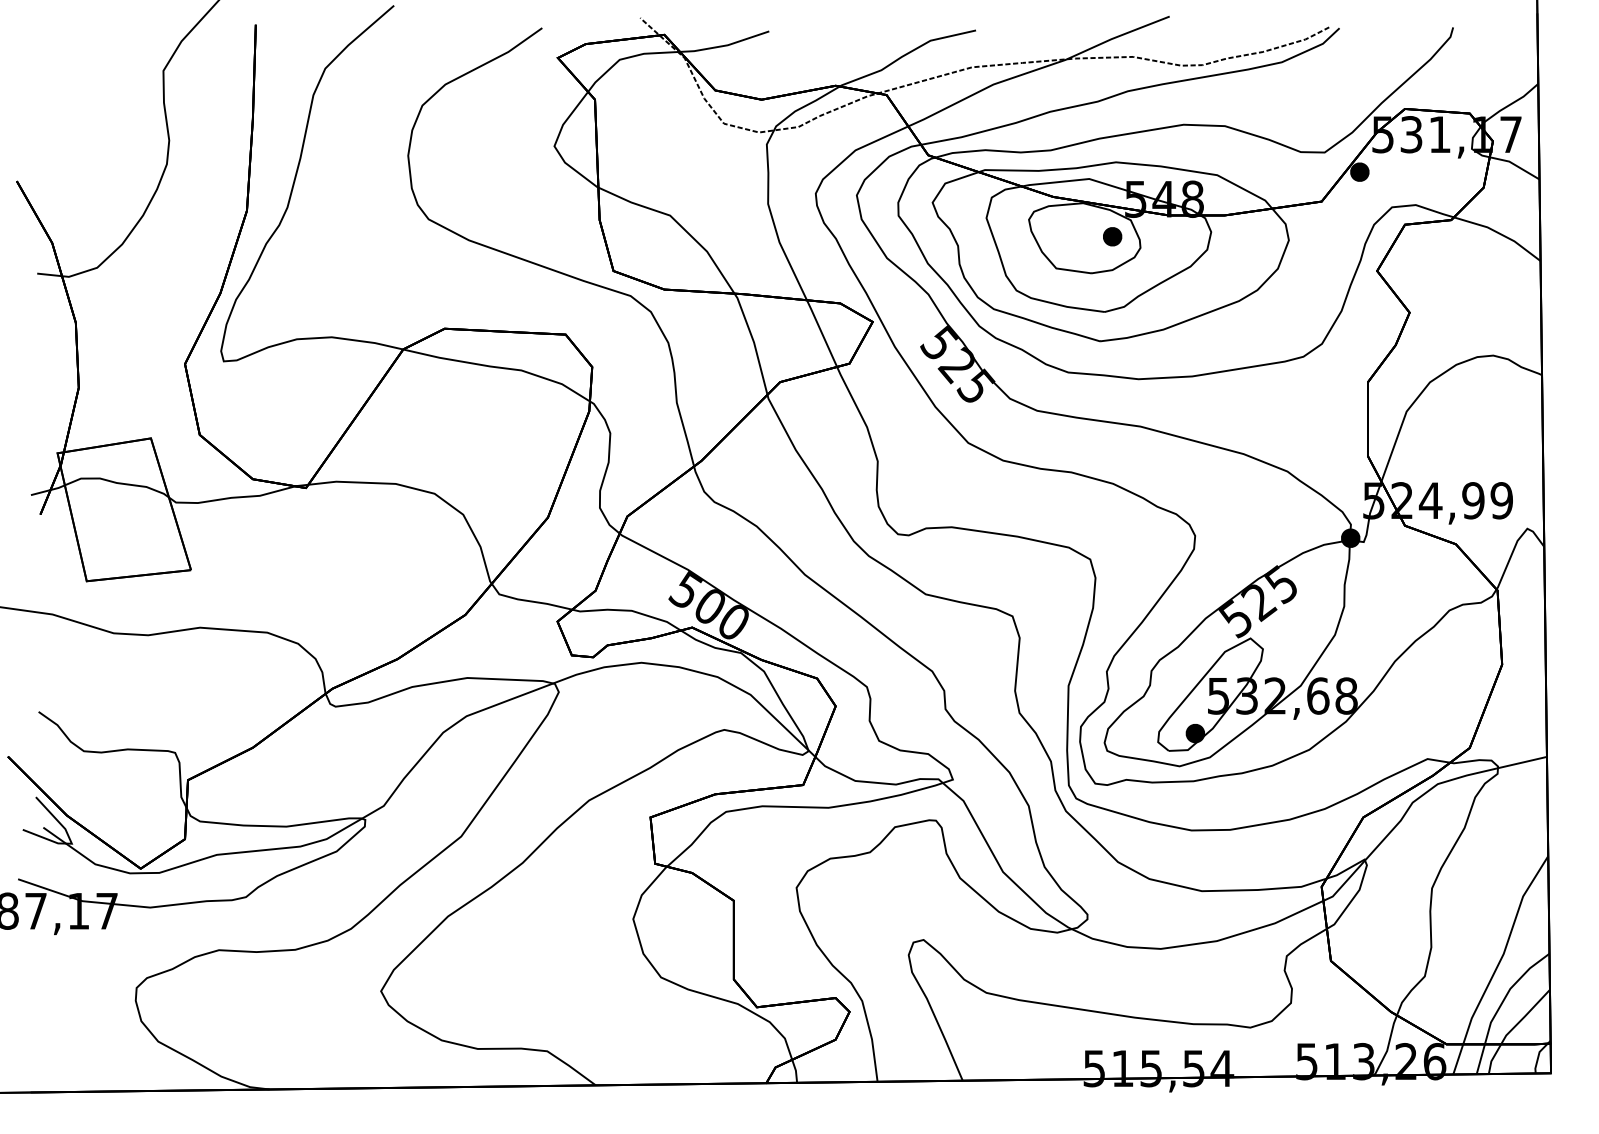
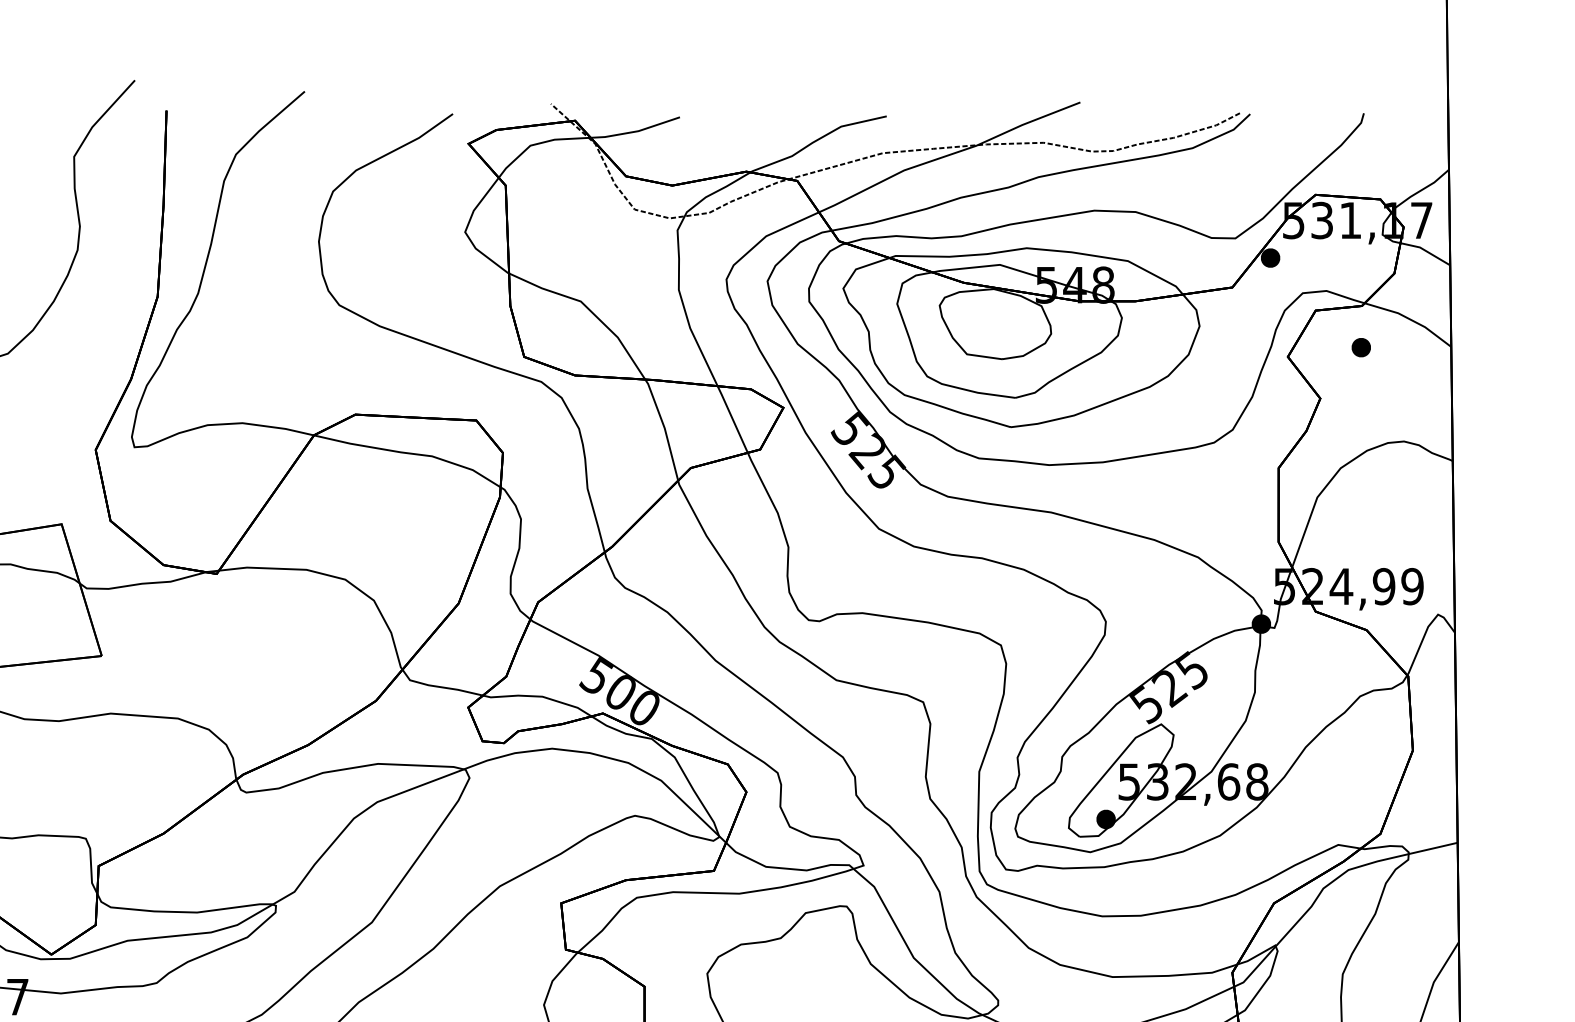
part: (1112, 236) -> (1361, 347), moved

